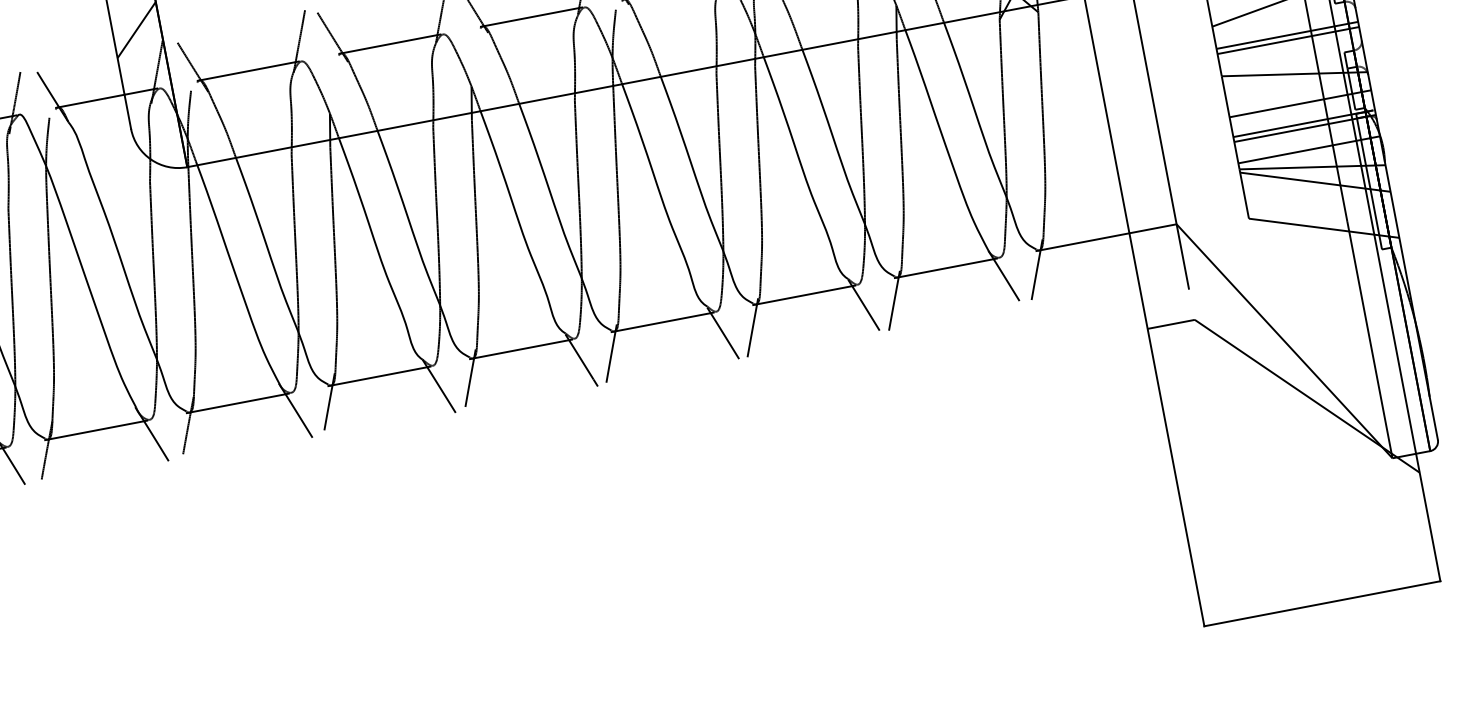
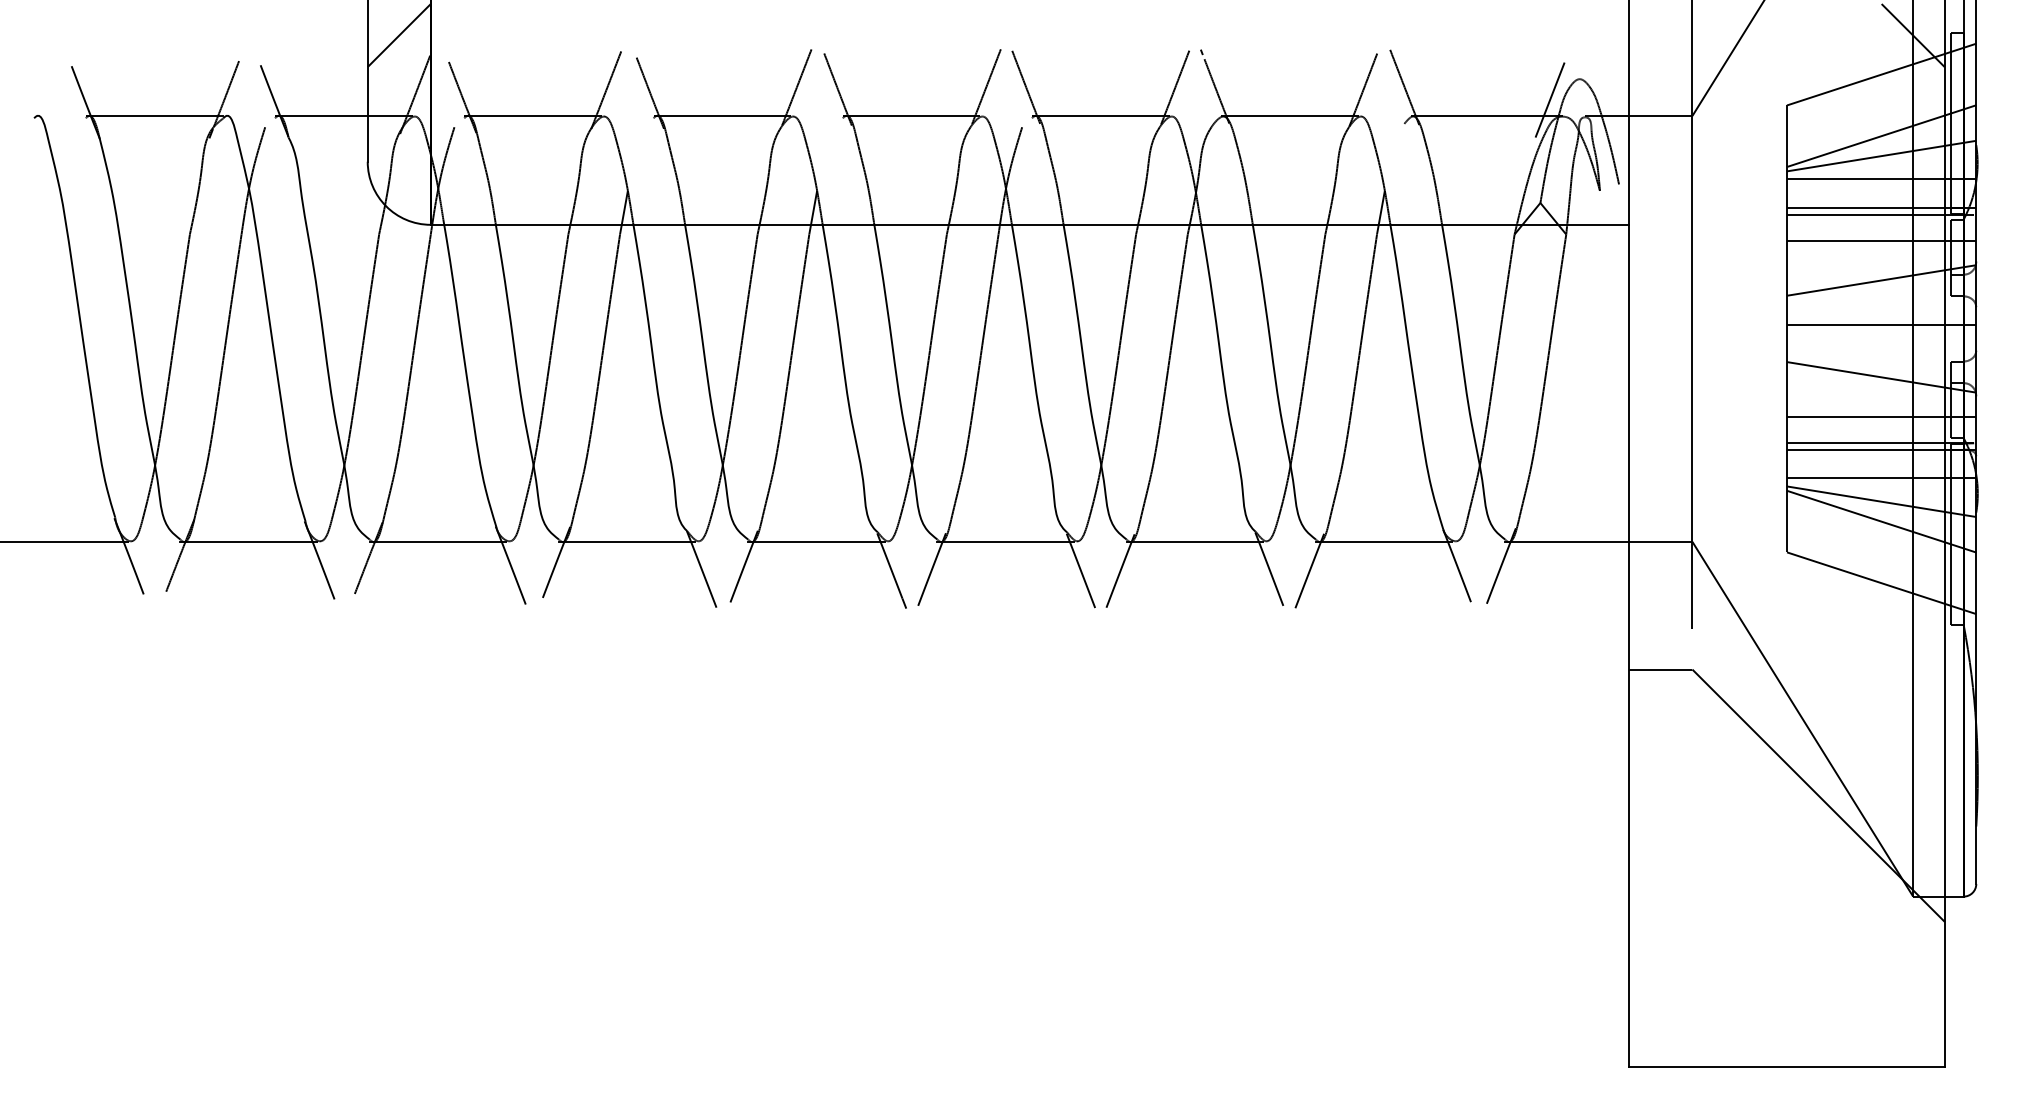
line: (1288, 40) -> (1881, 332), removed

